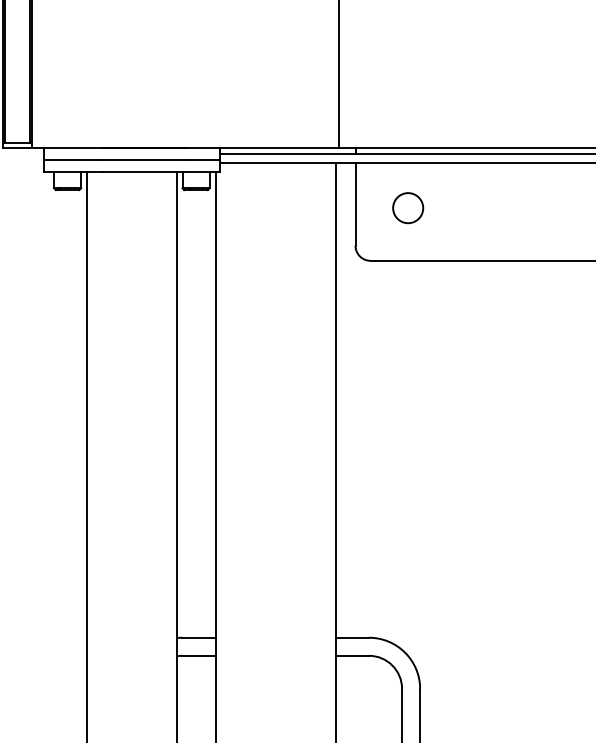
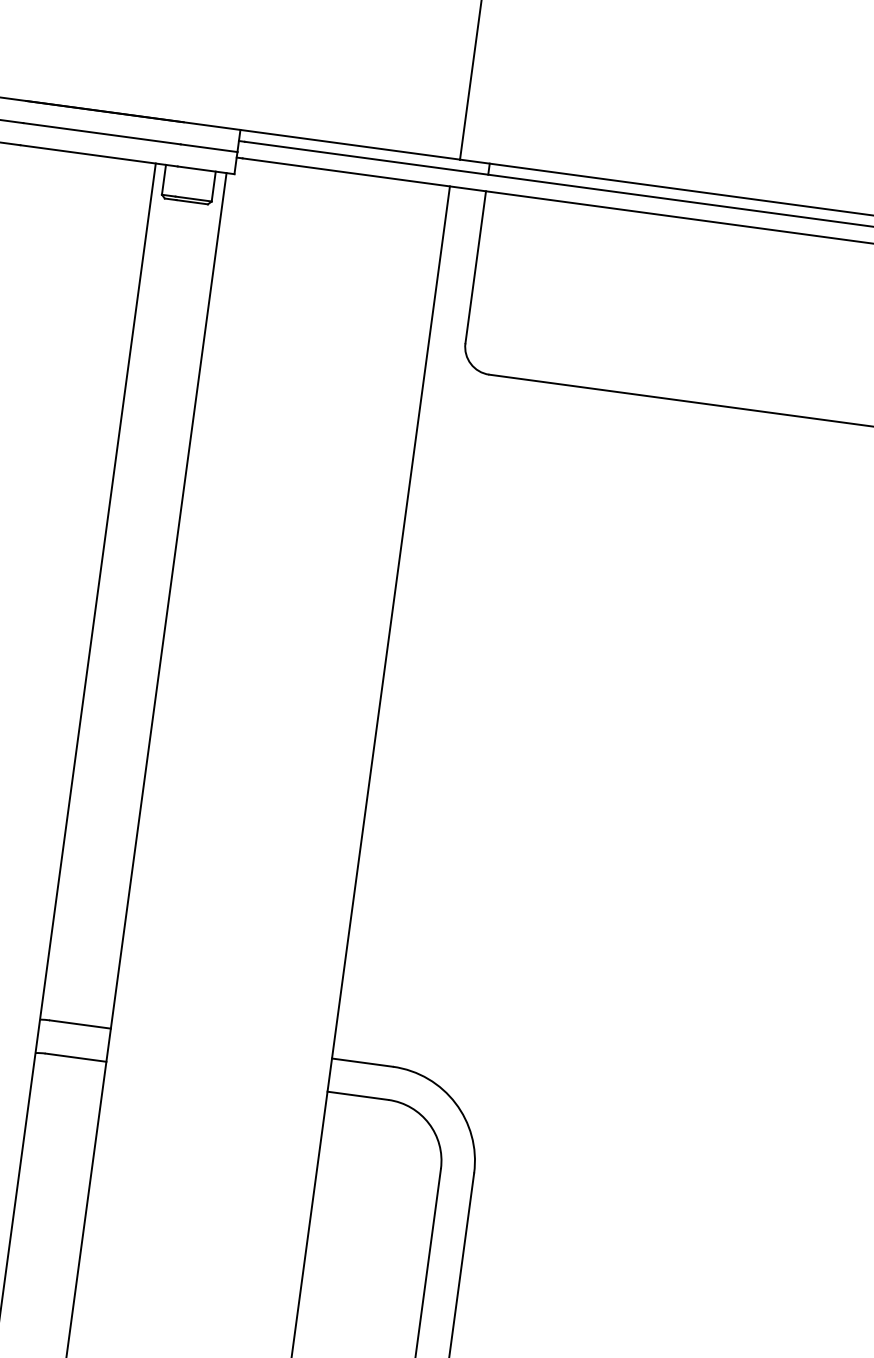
circle: (408, 208) -> (572, 287), removed

